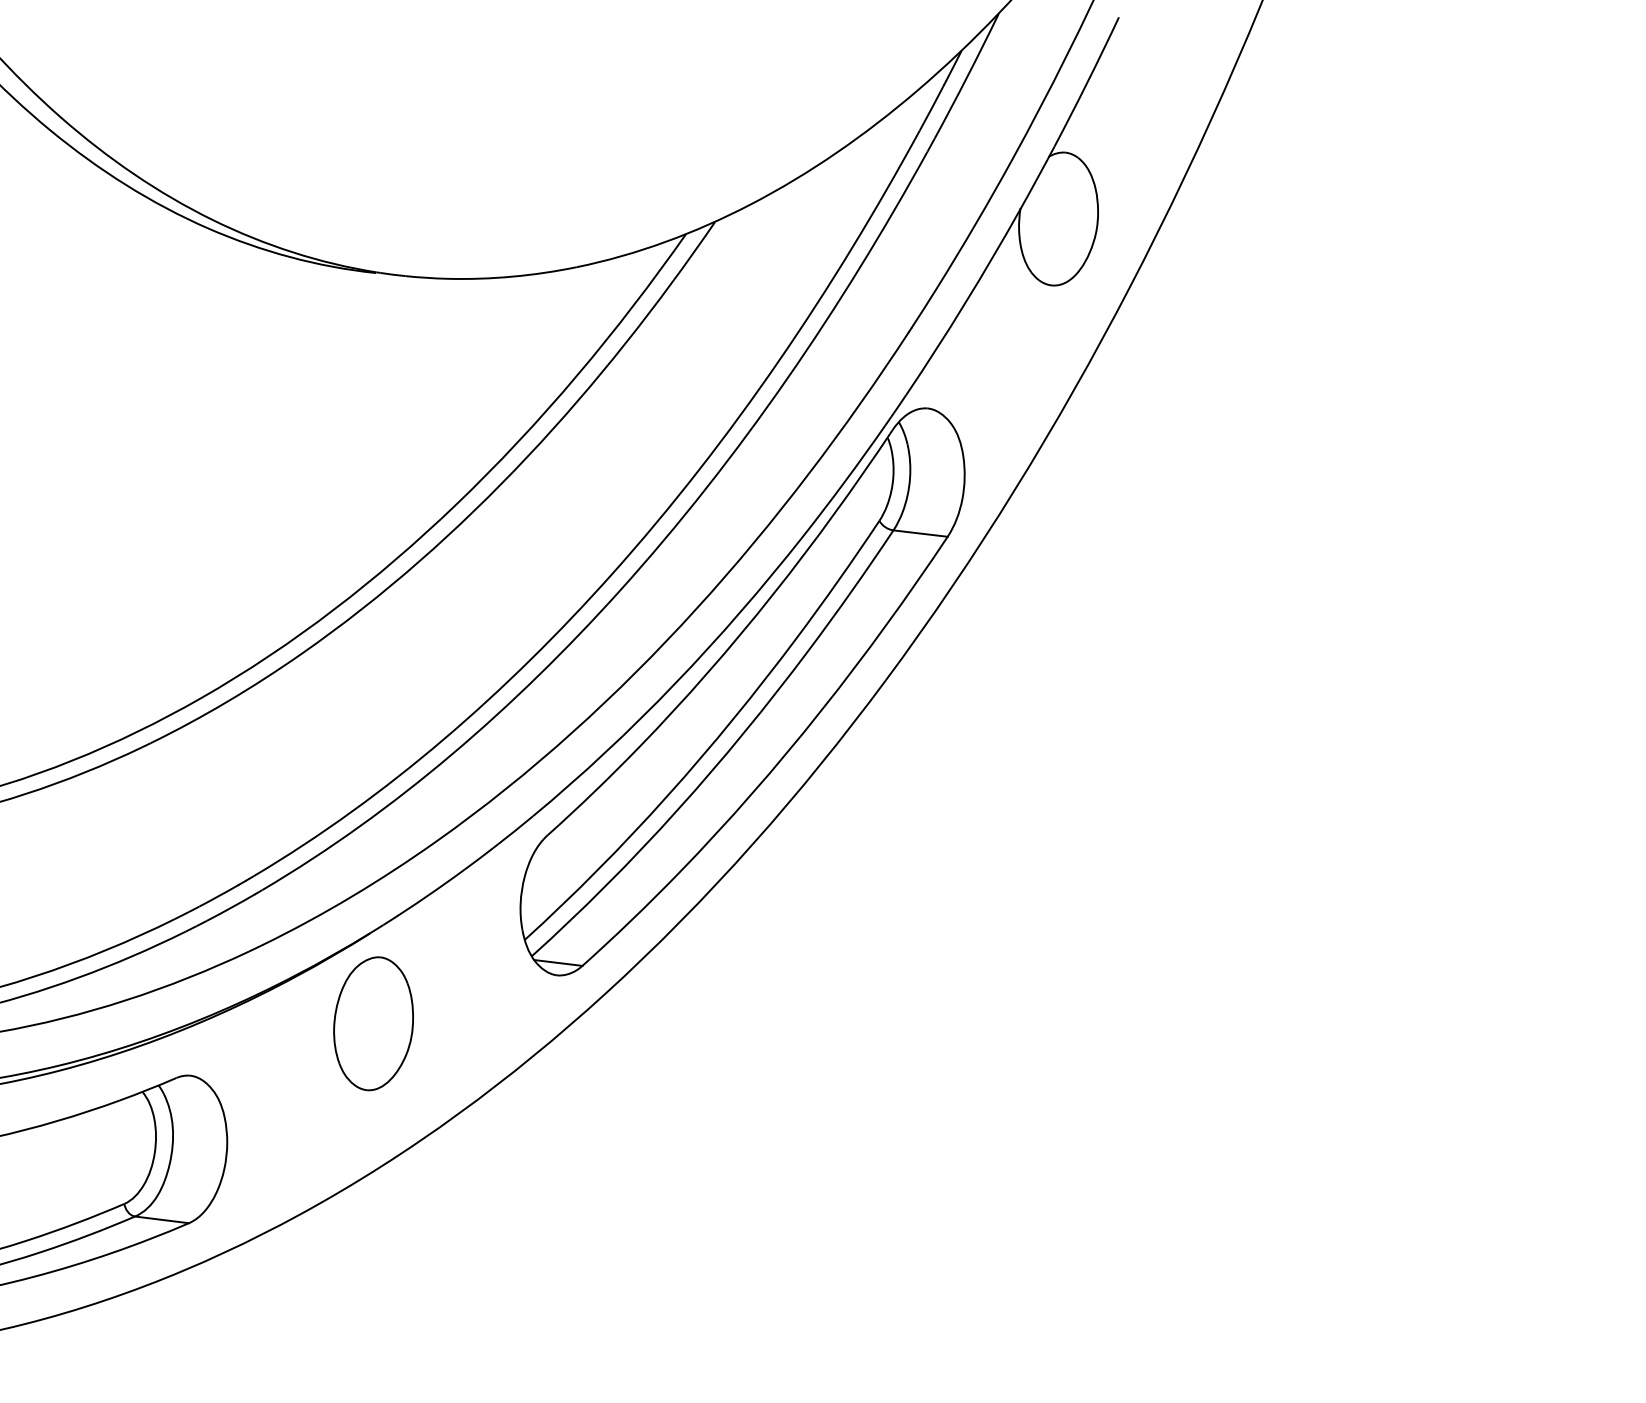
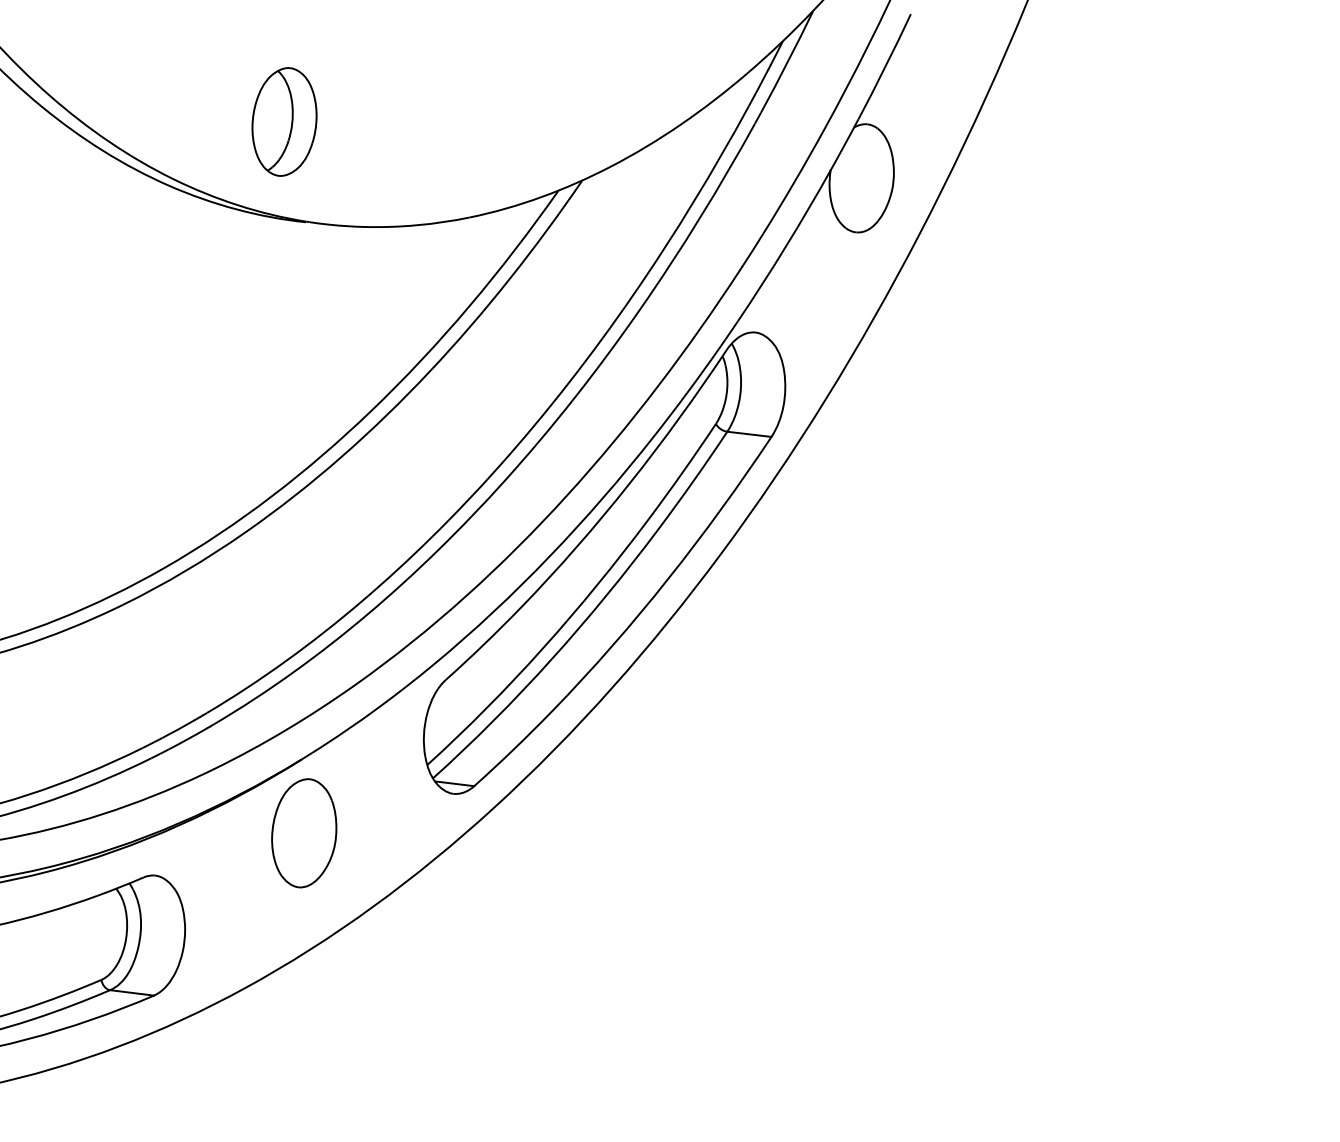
part: (349, 149) -> (284, 121), added

